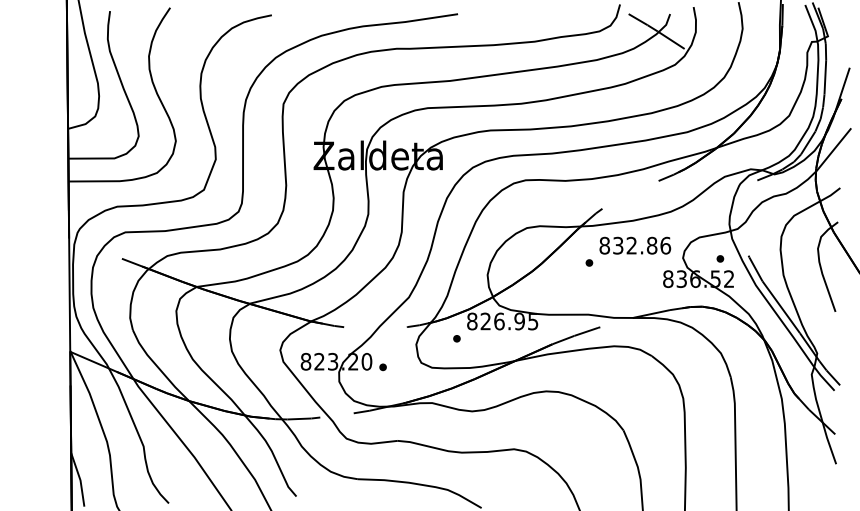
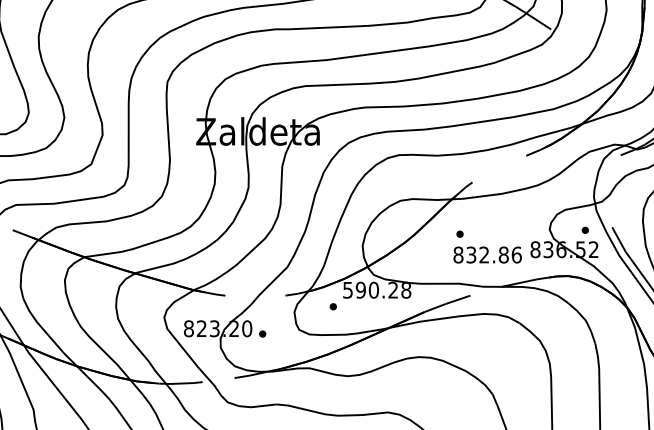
text: (635, 245) -> (487, 254), moved
text: (502, 321) -> (376, 290), 826.95 -> 590.28

